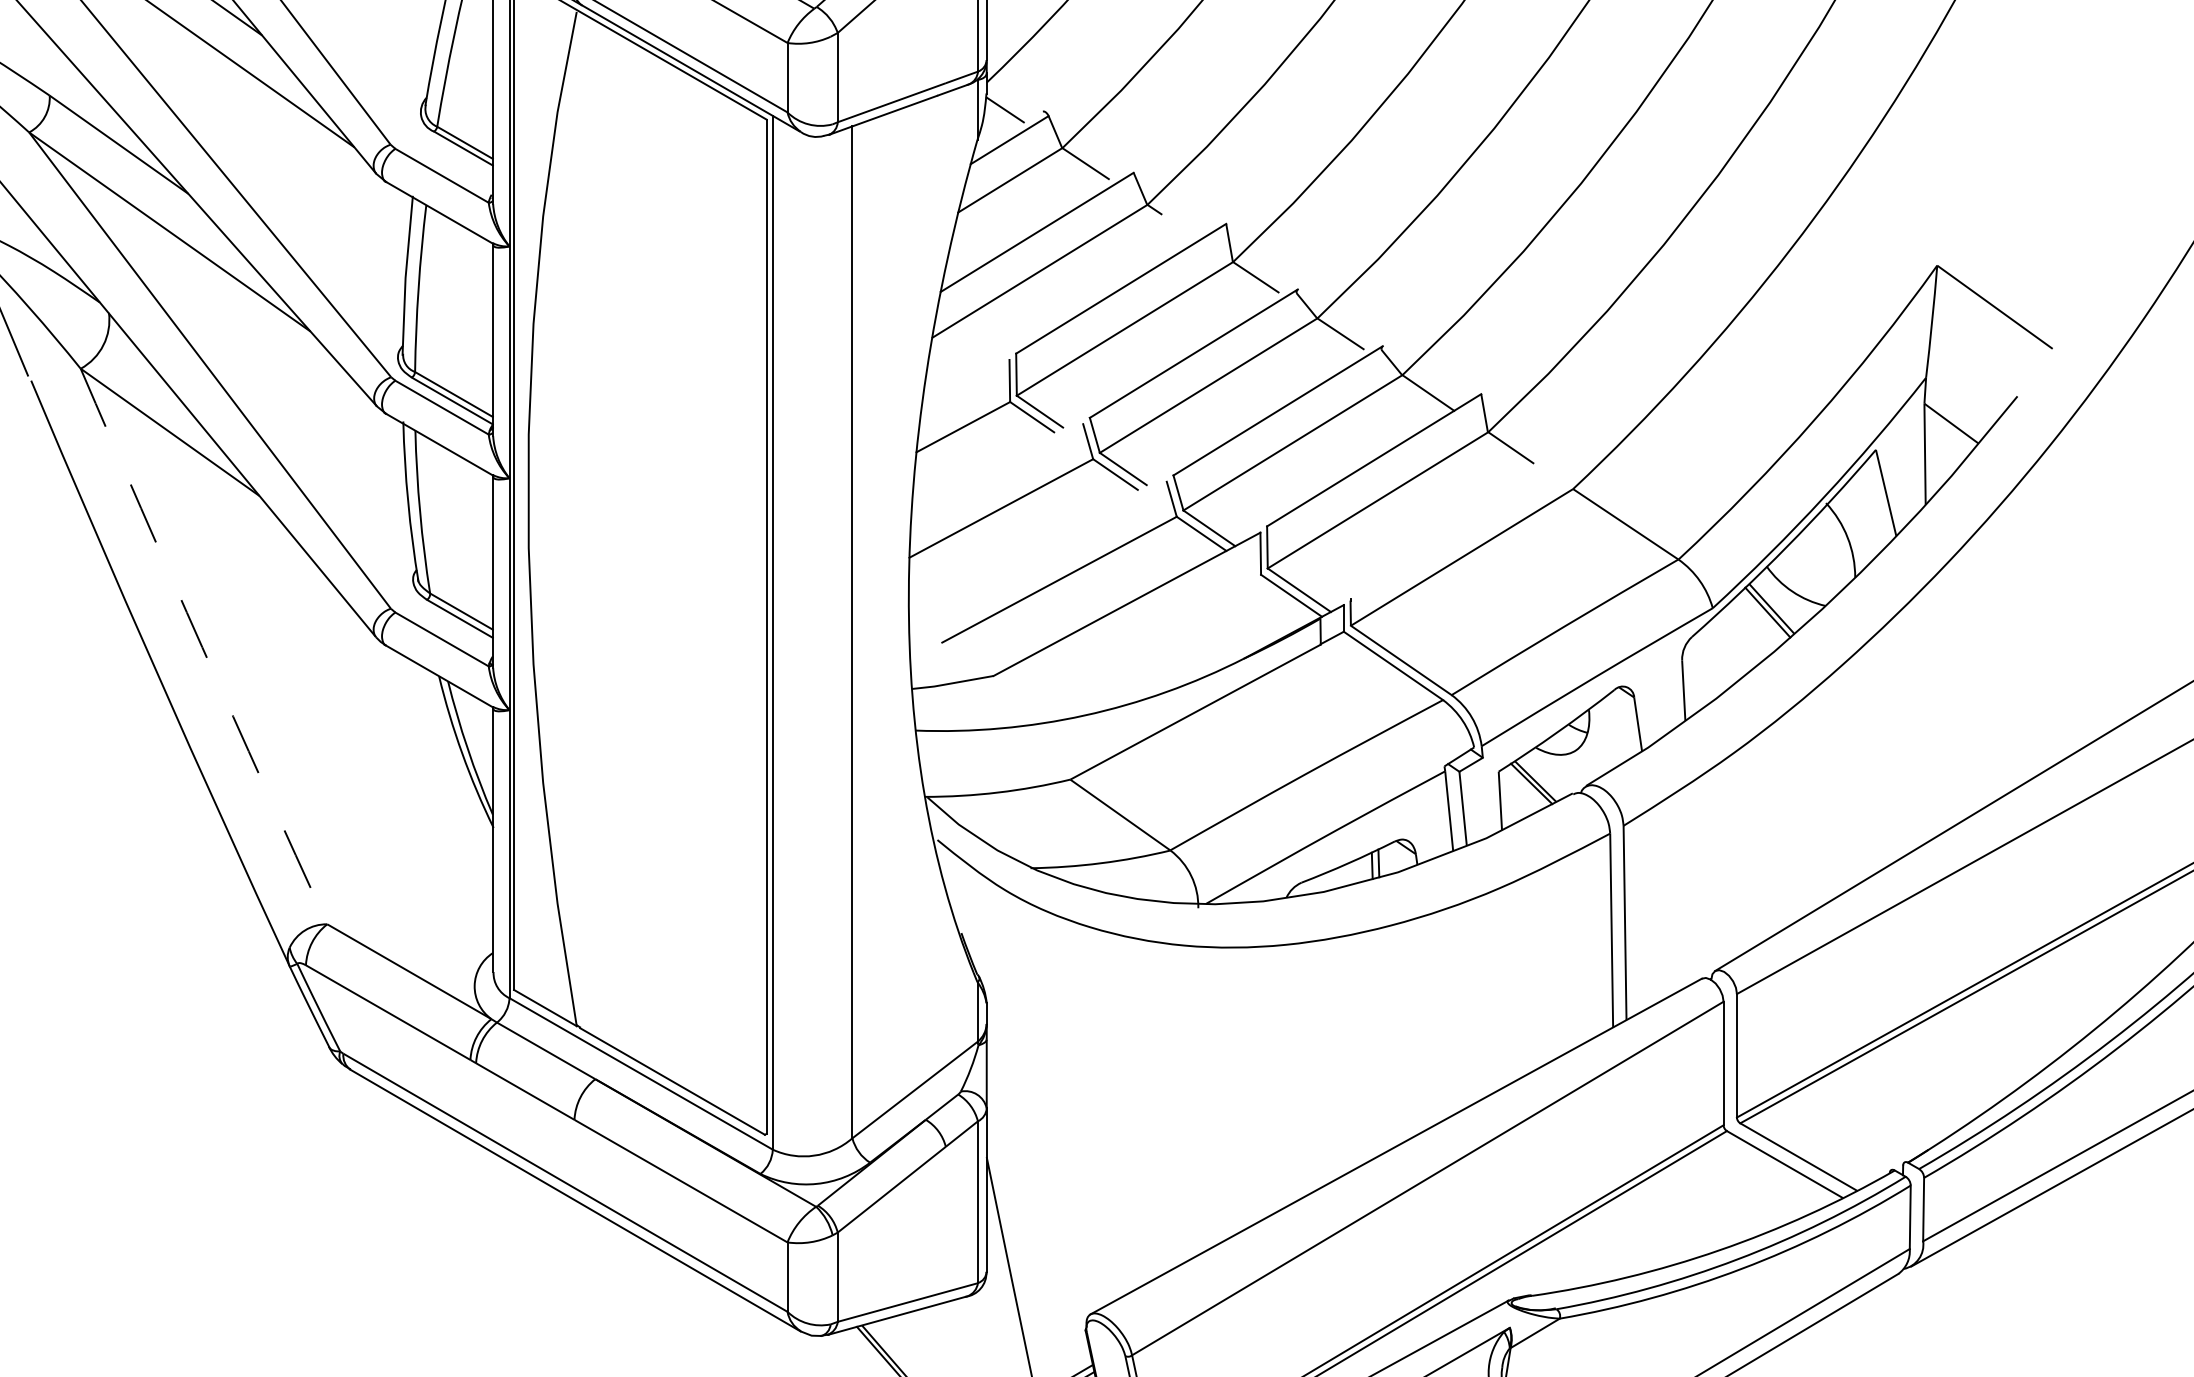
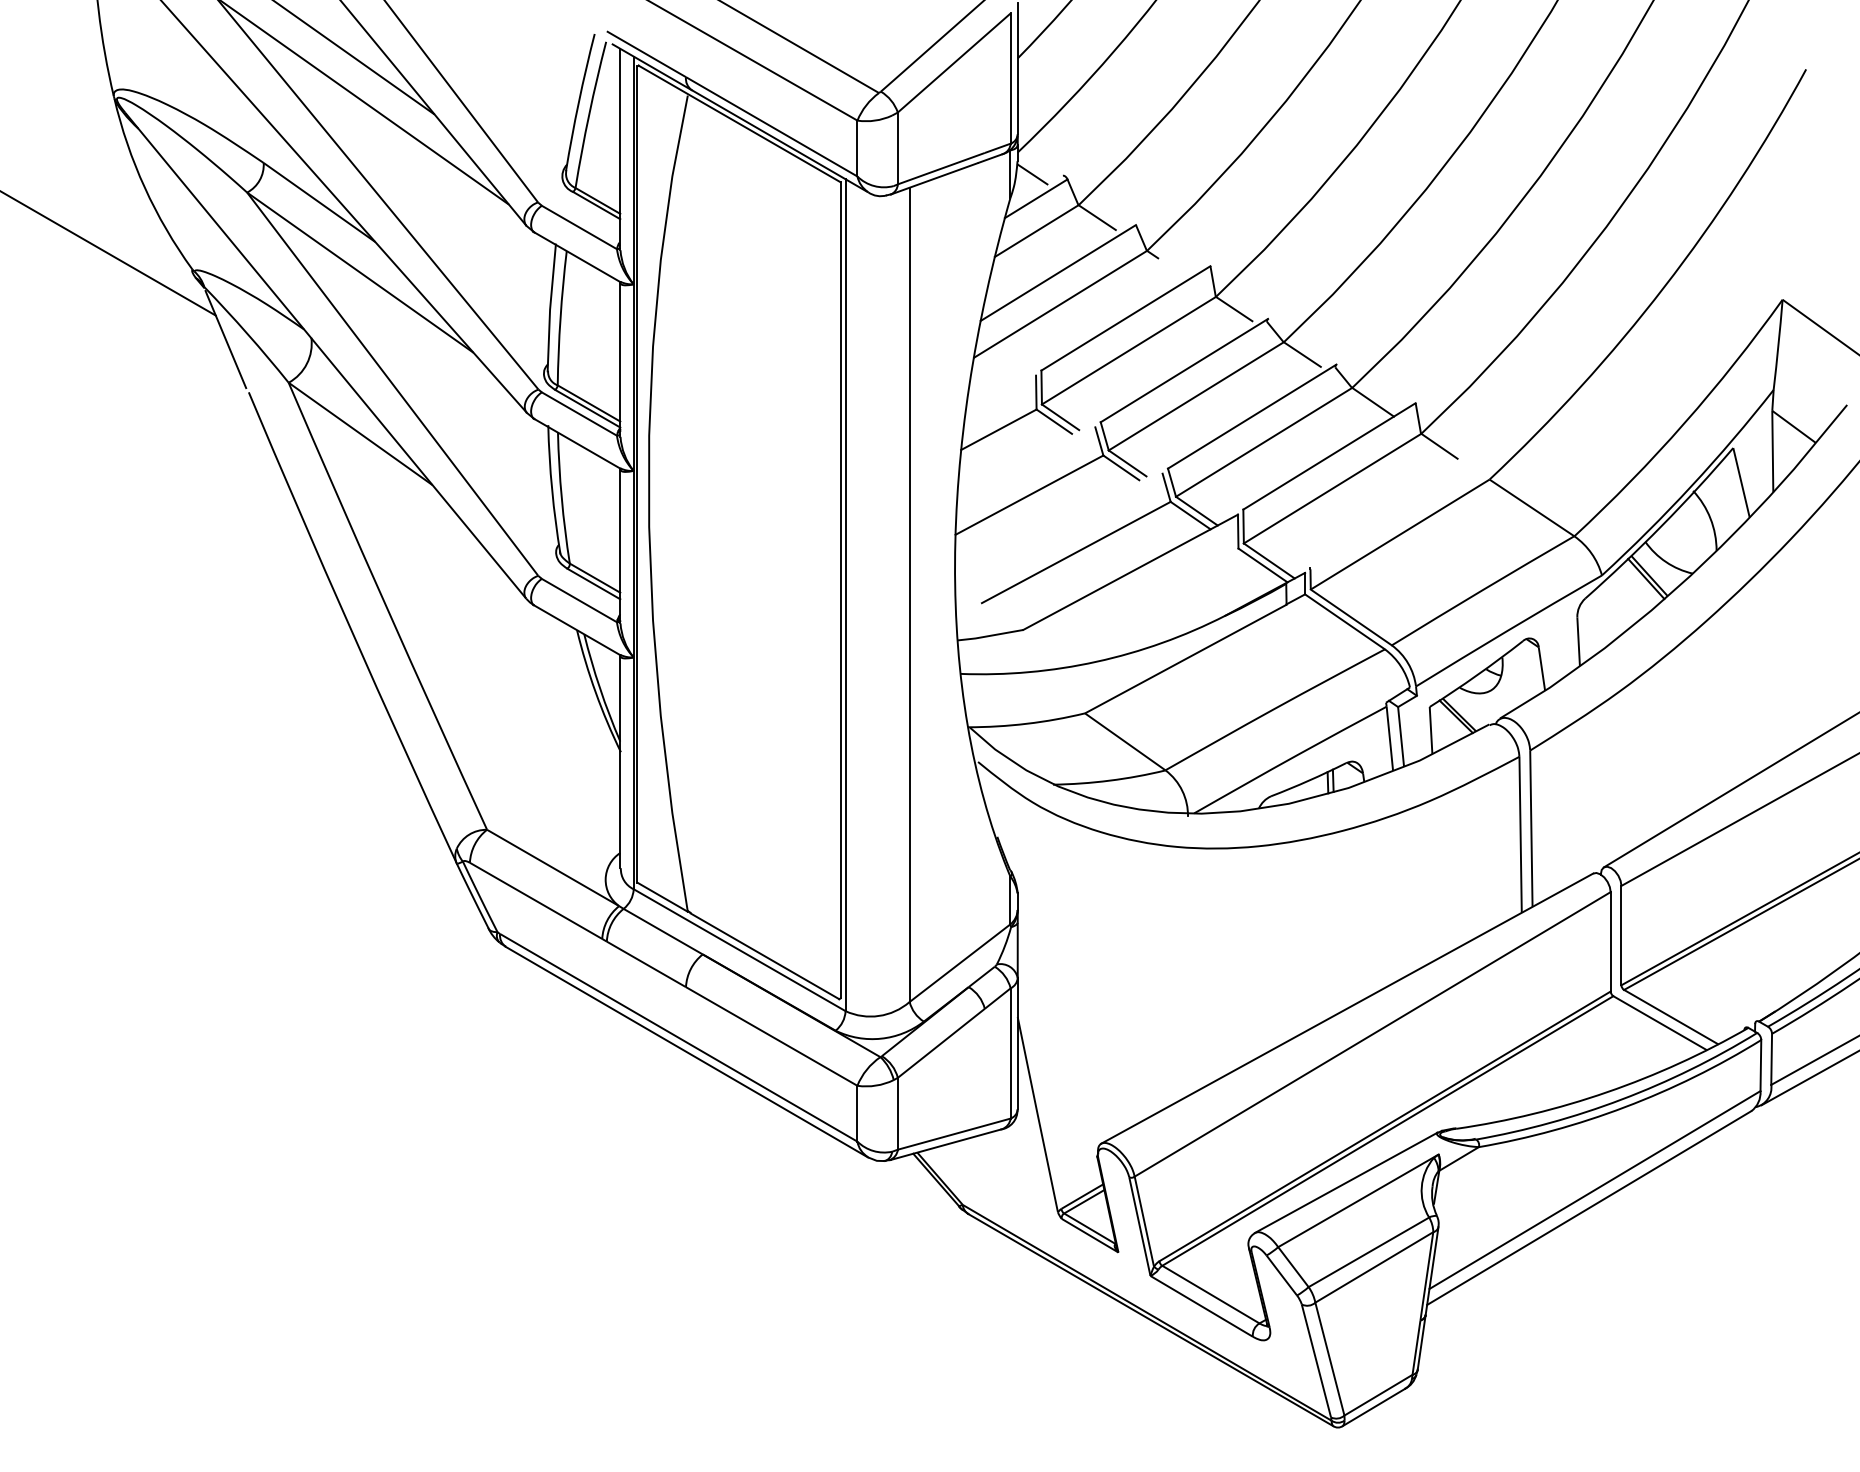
arc: (202, 646) -> (386, 606), dashed -> solid

